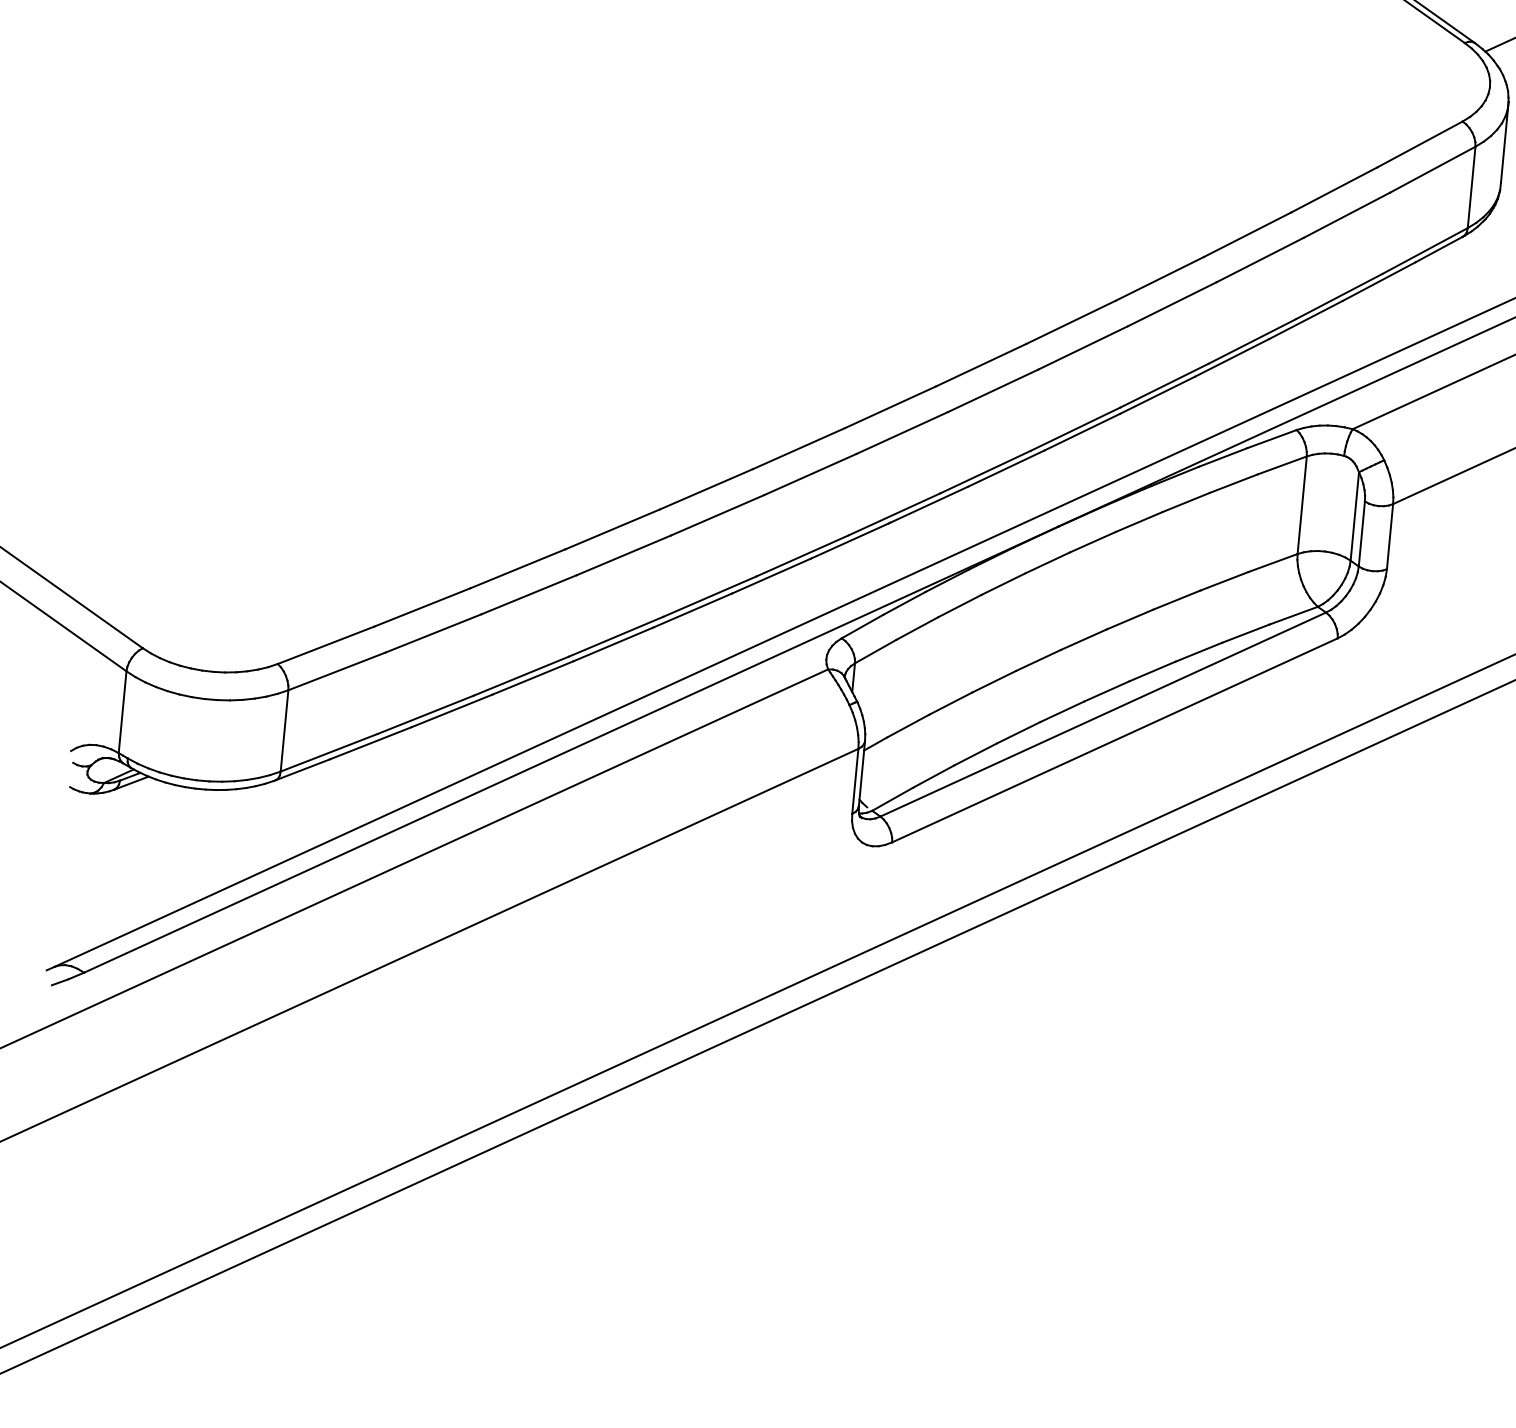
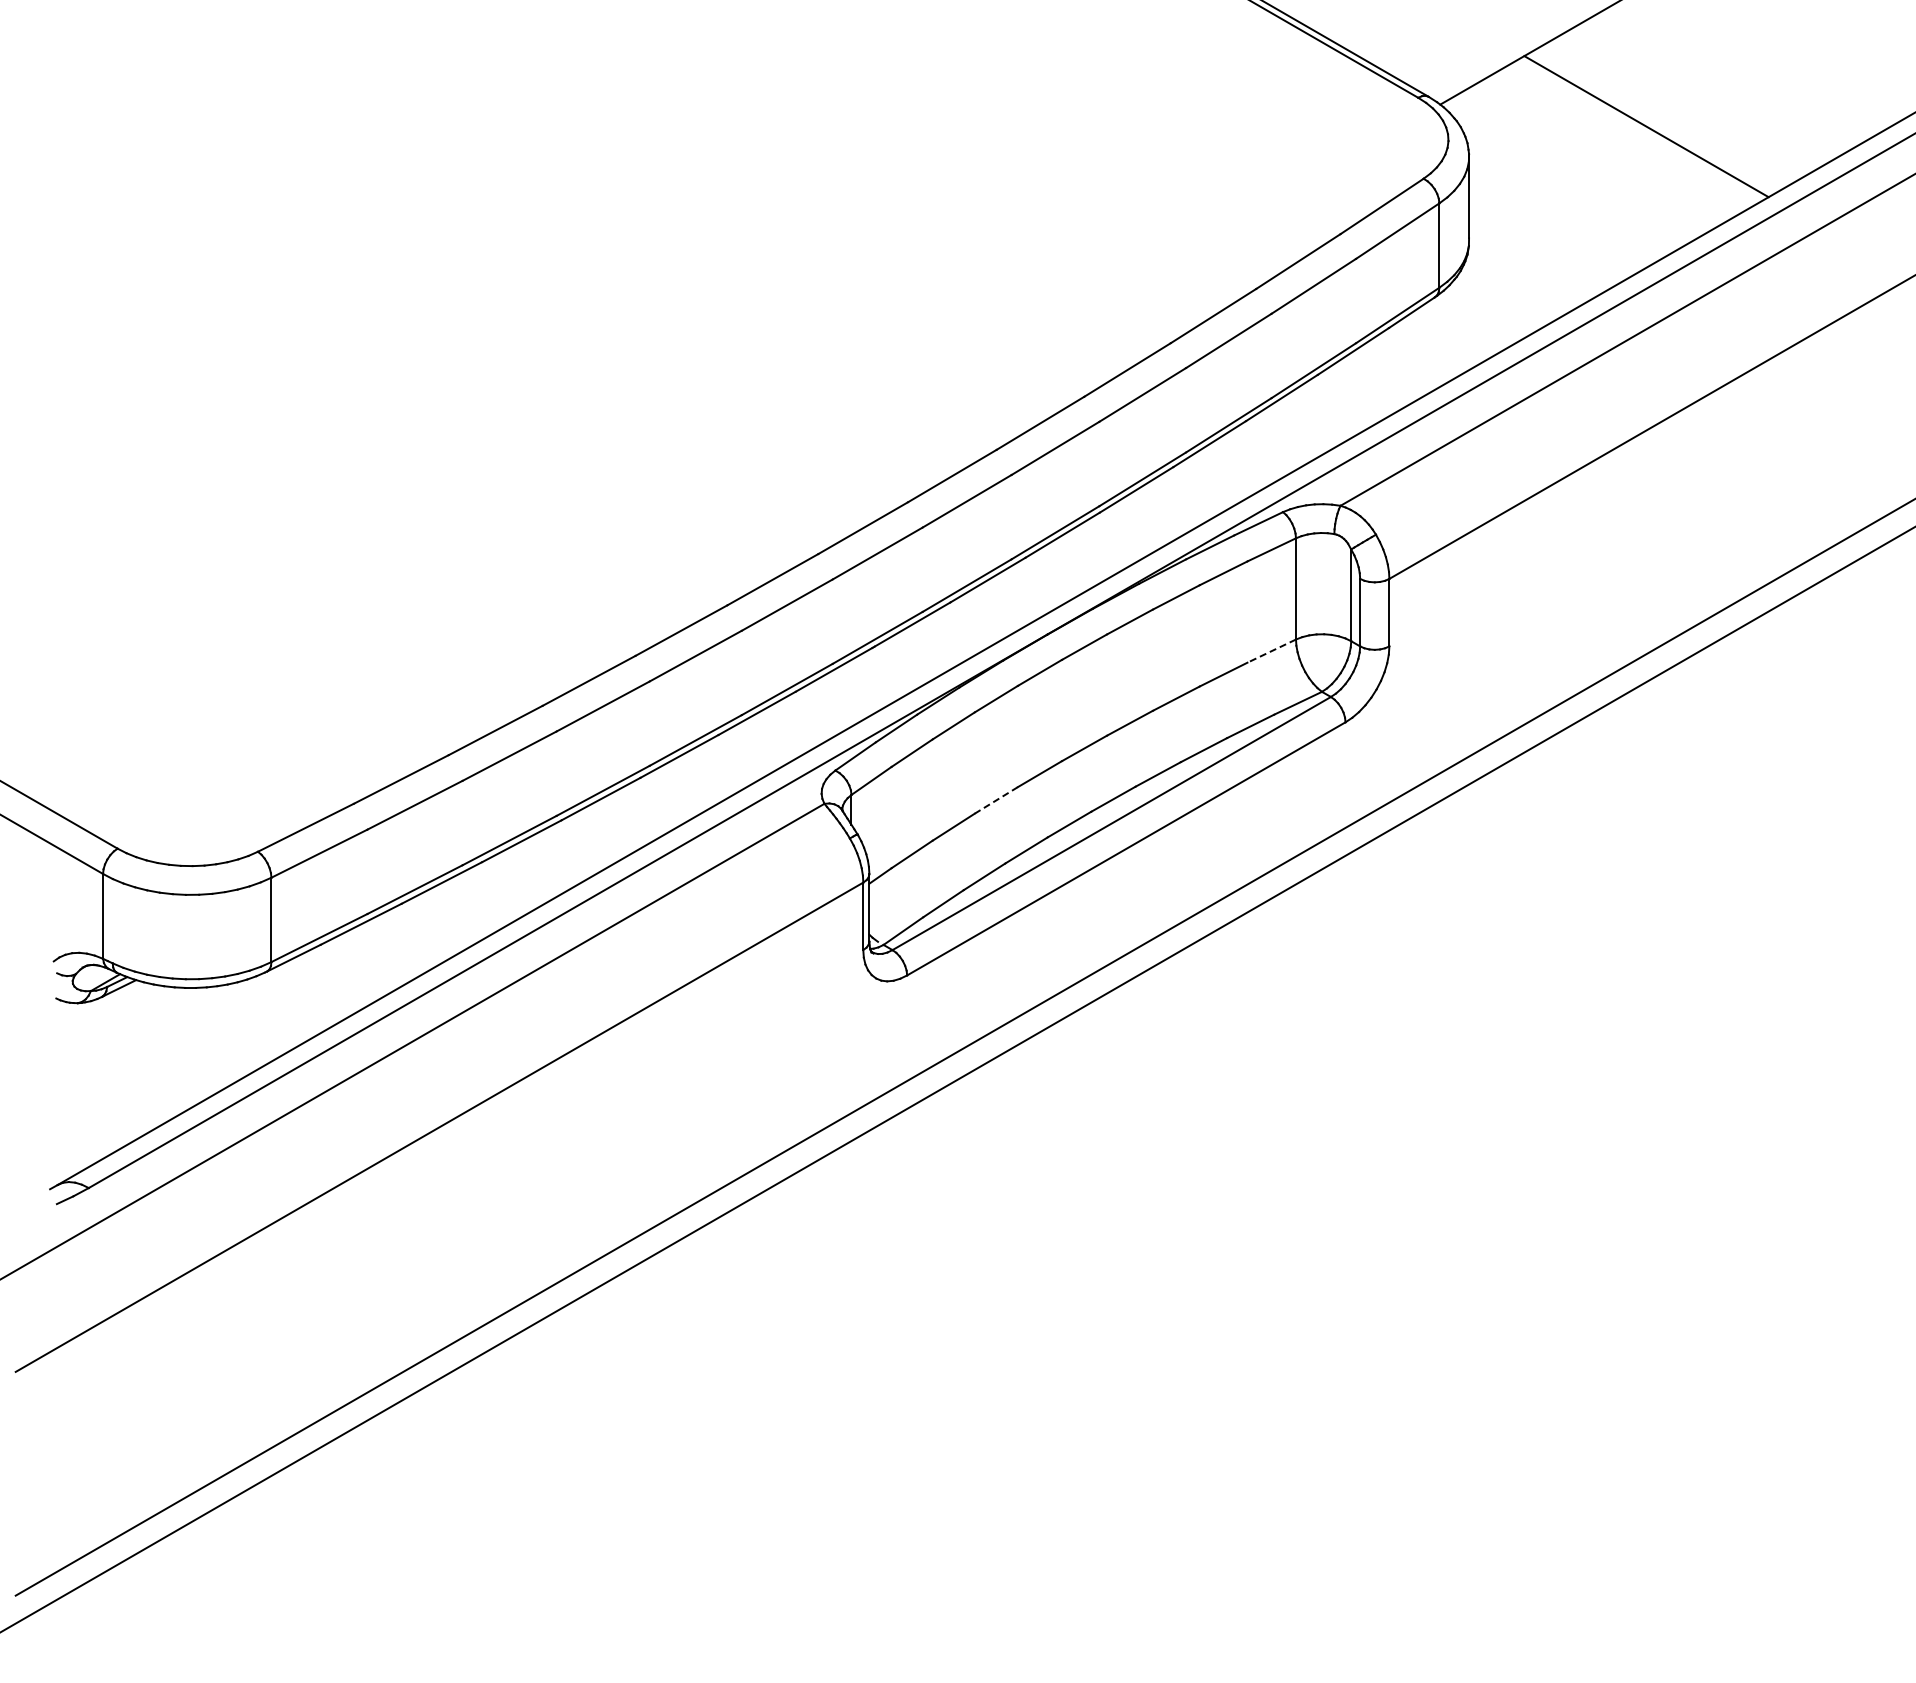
line: (1272, 563) -> (1271, 651), solid -> dashed
line: (993, 681) -> (995, 800), solid -> dashed

